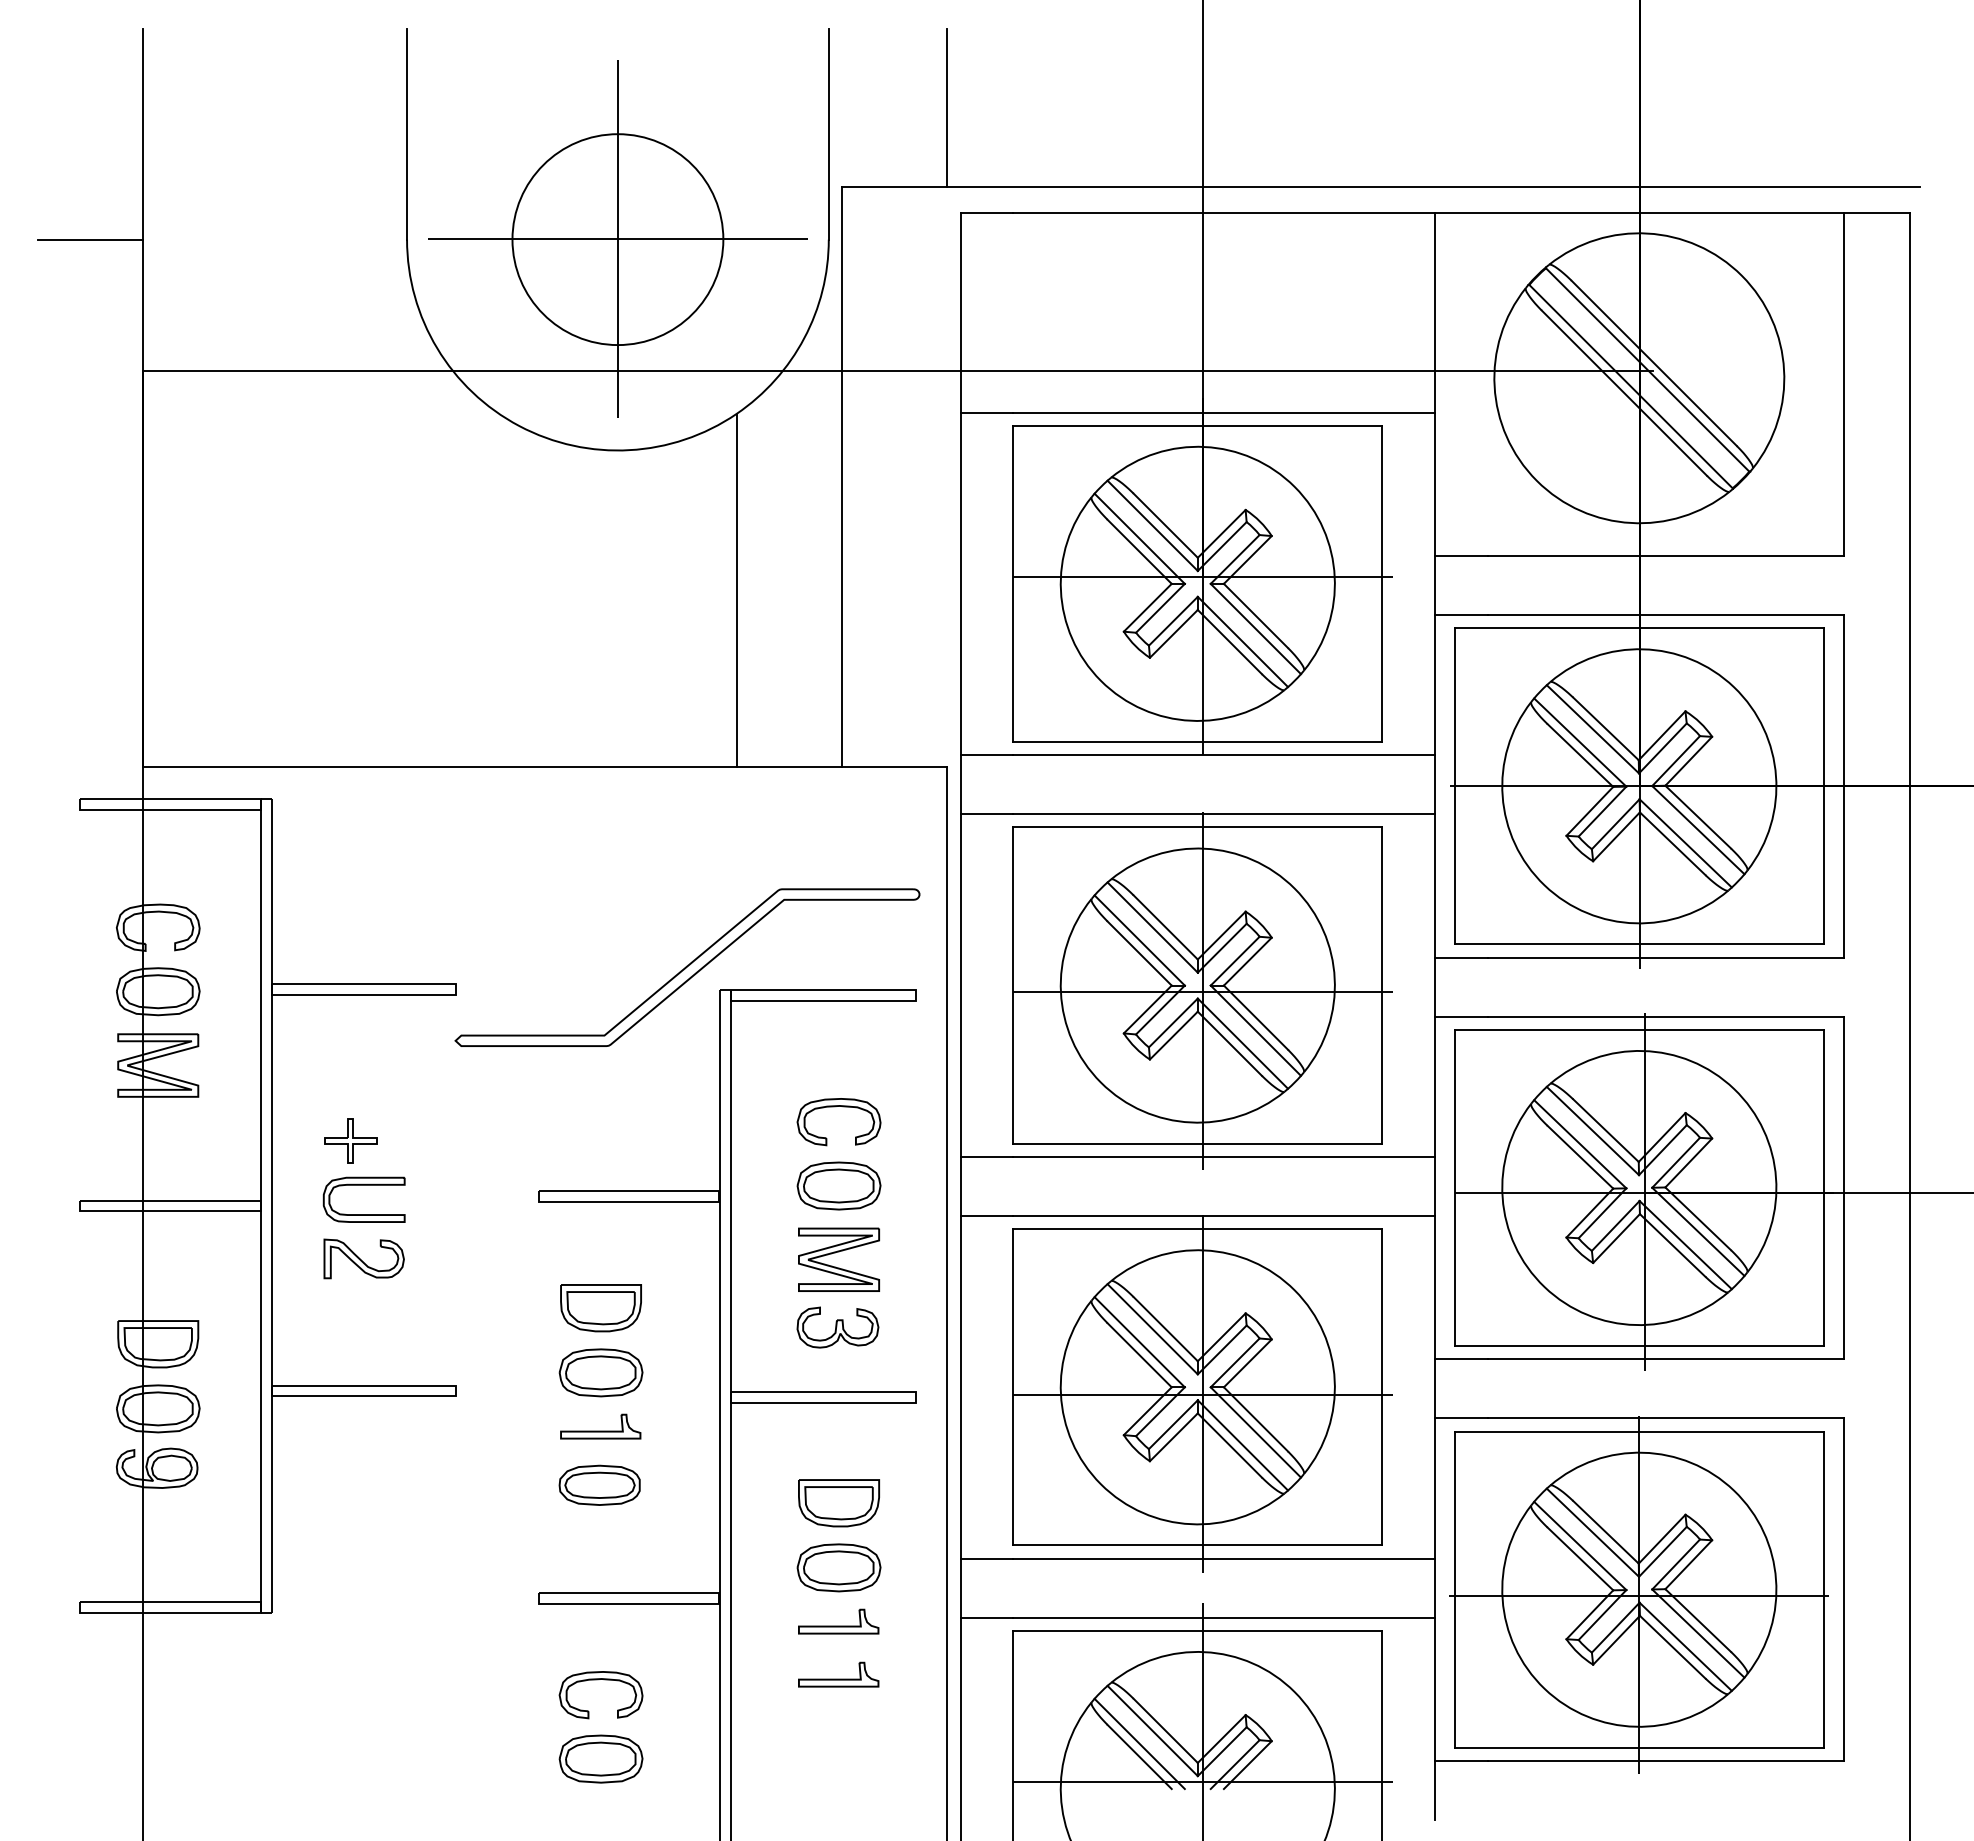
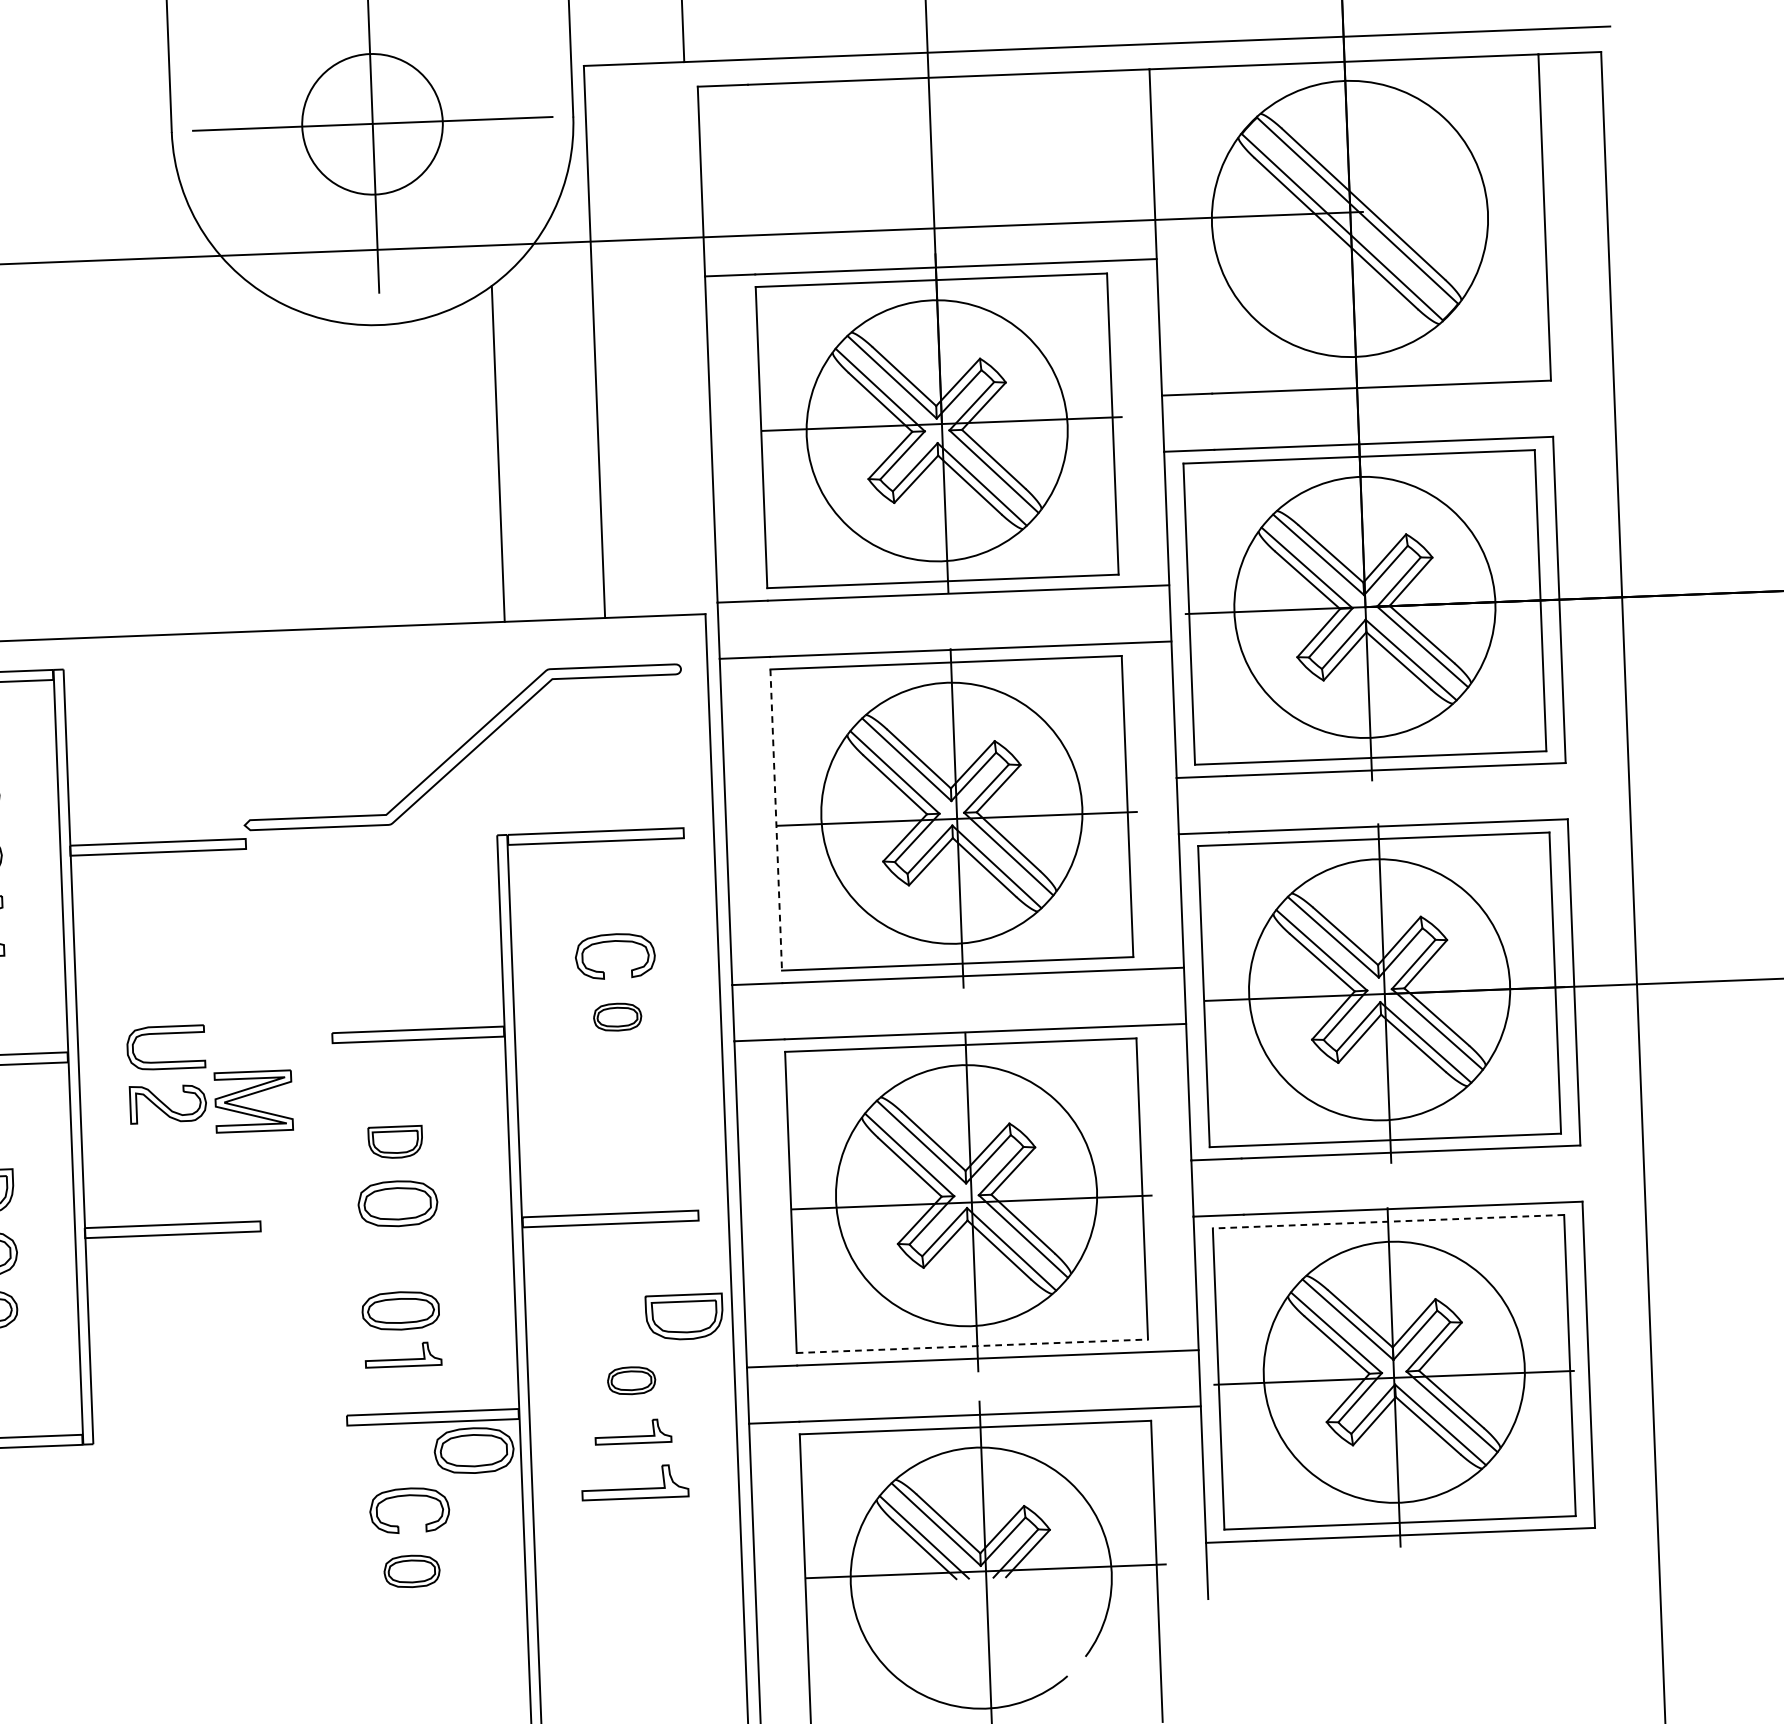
circle: (617, 239) -> (372, 124), size x0.7
part: (687, 967) -> (462, 747), moved
line: (1013, 986) -> (776, 820), solid -> dashed
part: (350, 1140) -> (150, 991), removed
part: (838, 1185) -> (617, 1016), size x0.6
part: (835, 1253) -> (250, 1095), moved
part: (600, 1308) -> (395, 1142), size x0.7
part: (837, 1327) -> (621, 1151), removed
part: (600, 1426) -> (403, 1354), moved
line: (1639, 1431) -> (1388, 1221), solid -> dashed
part: (838, 1503) -> (683, 1317), moved
line: (1197, 1545) -> (972, 1346), solid -> dashed
part: (838, 1567) -> (631, 1380), size x0.6
part: (670, 1634) -> (473, 1450), added
part: (838, 1674) -> (634, 1482), size x1.4
part: (600, 1758) -> (411, 1570), size x0.7

